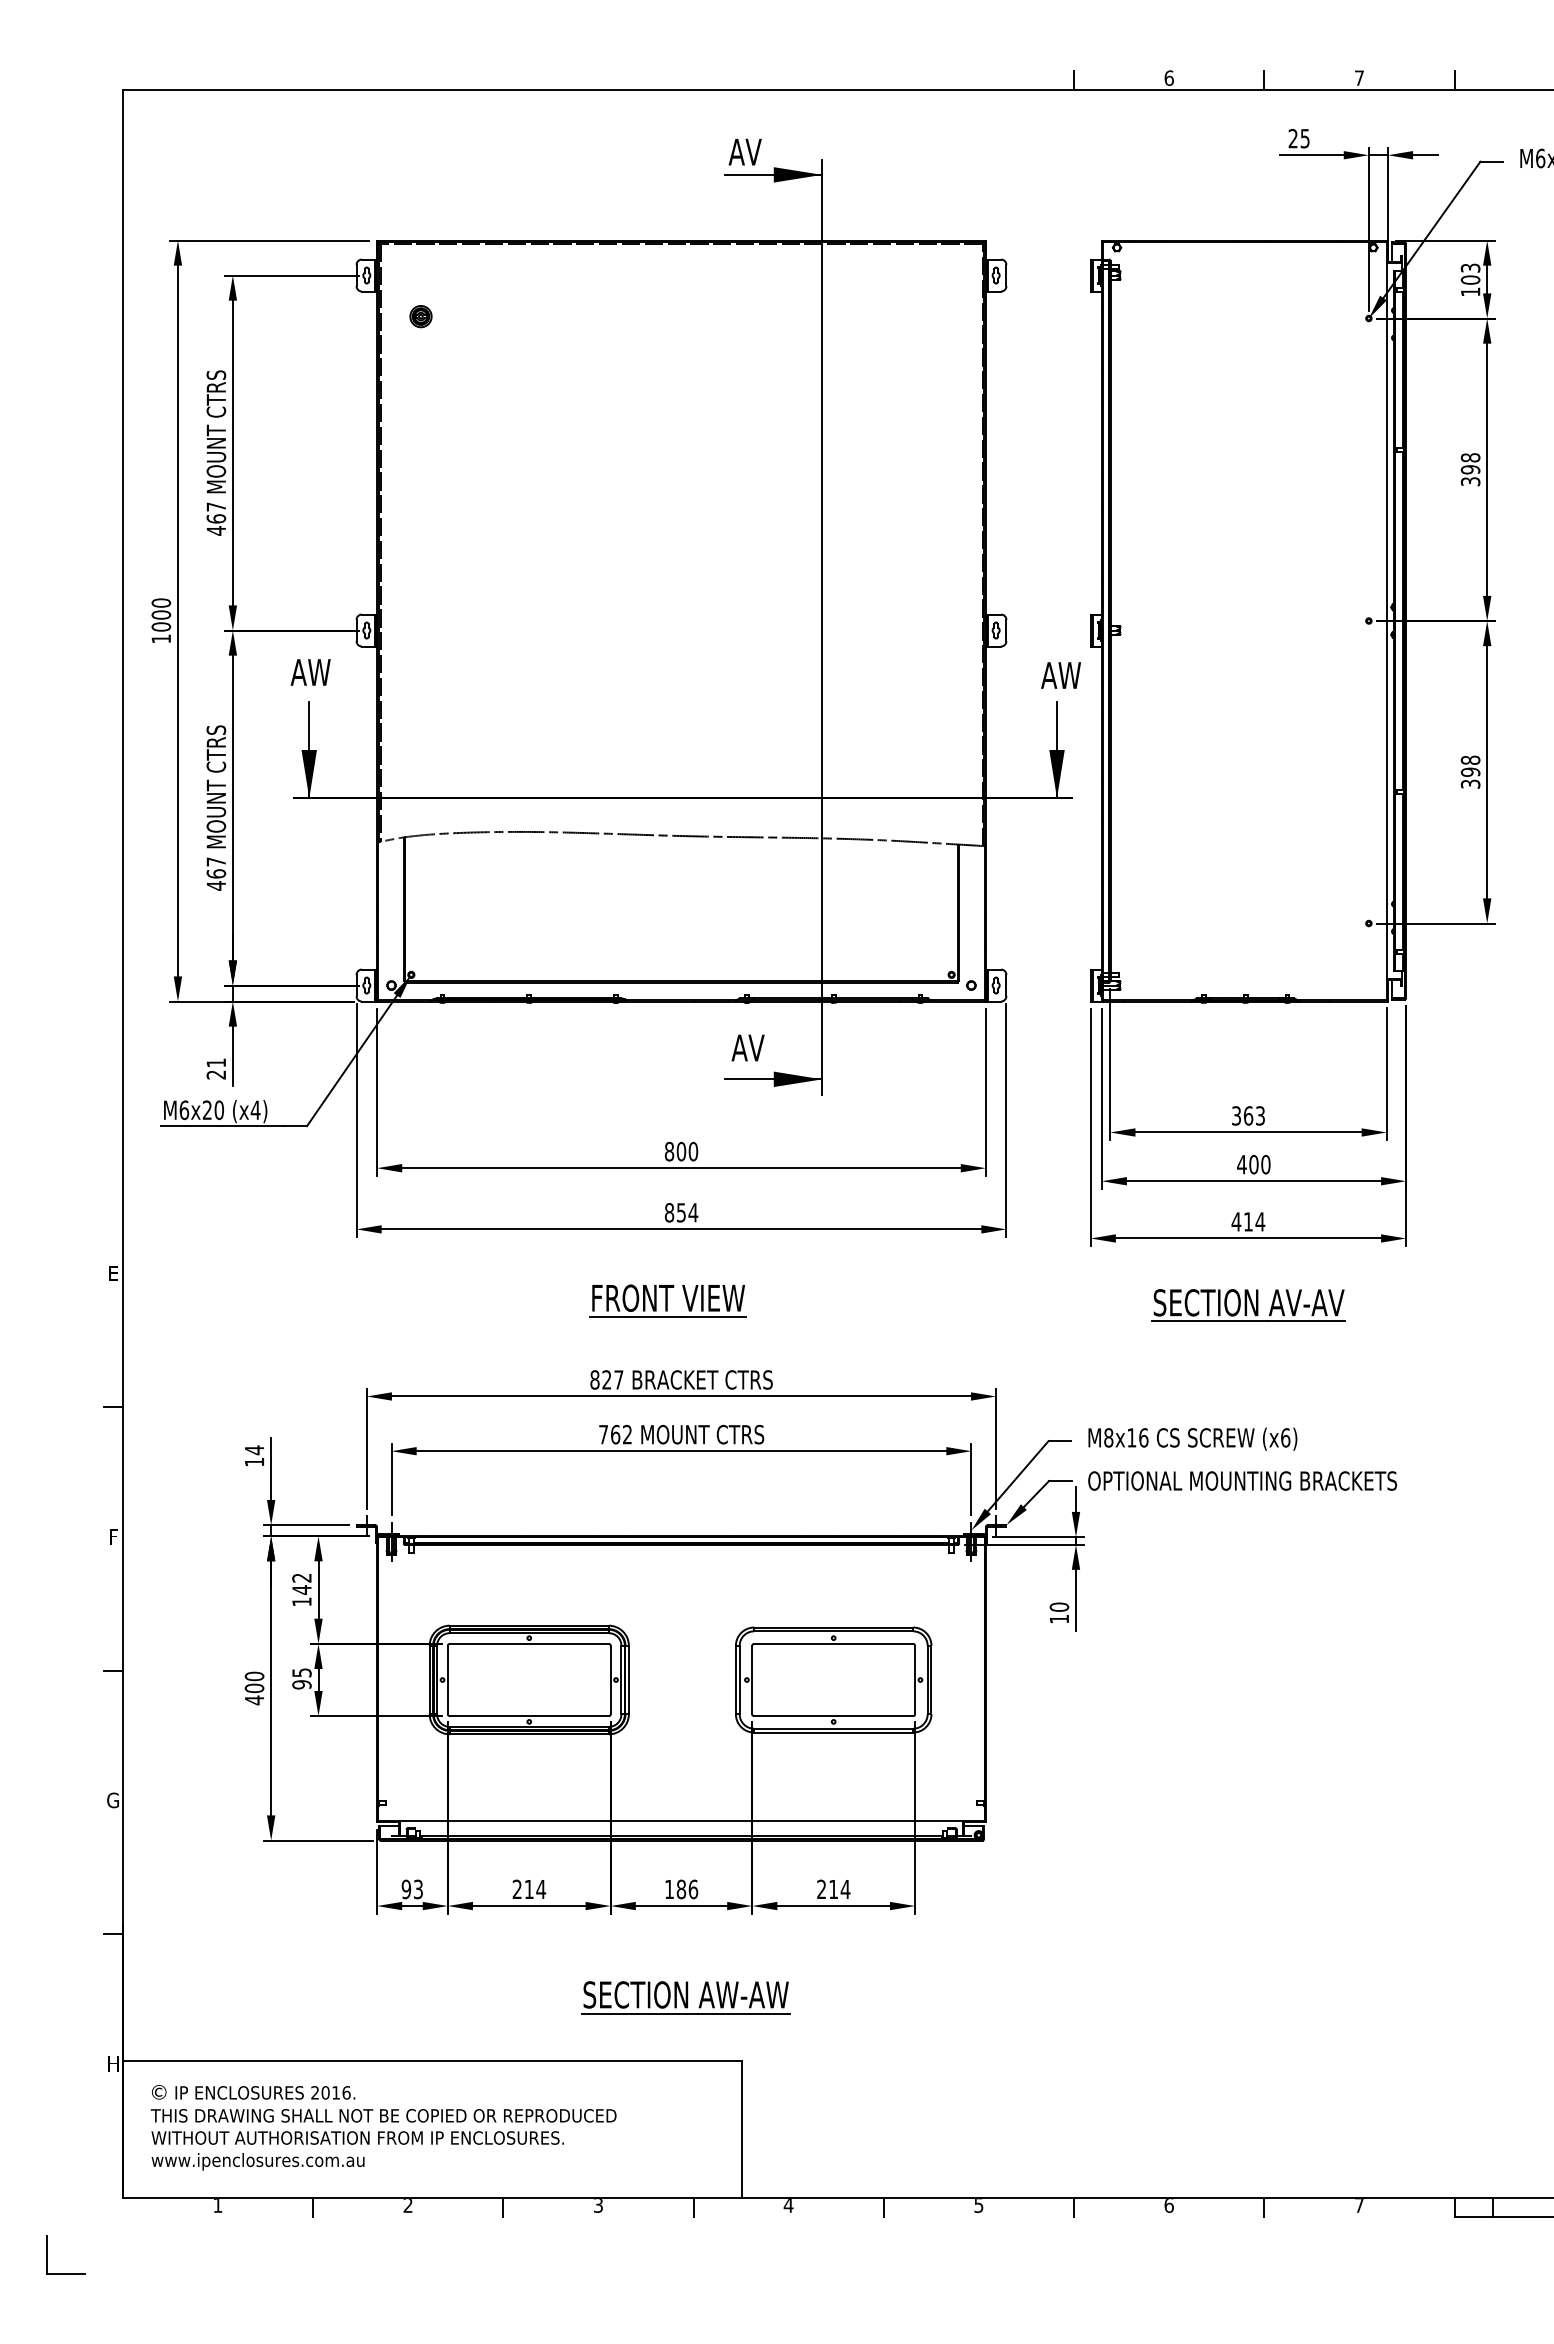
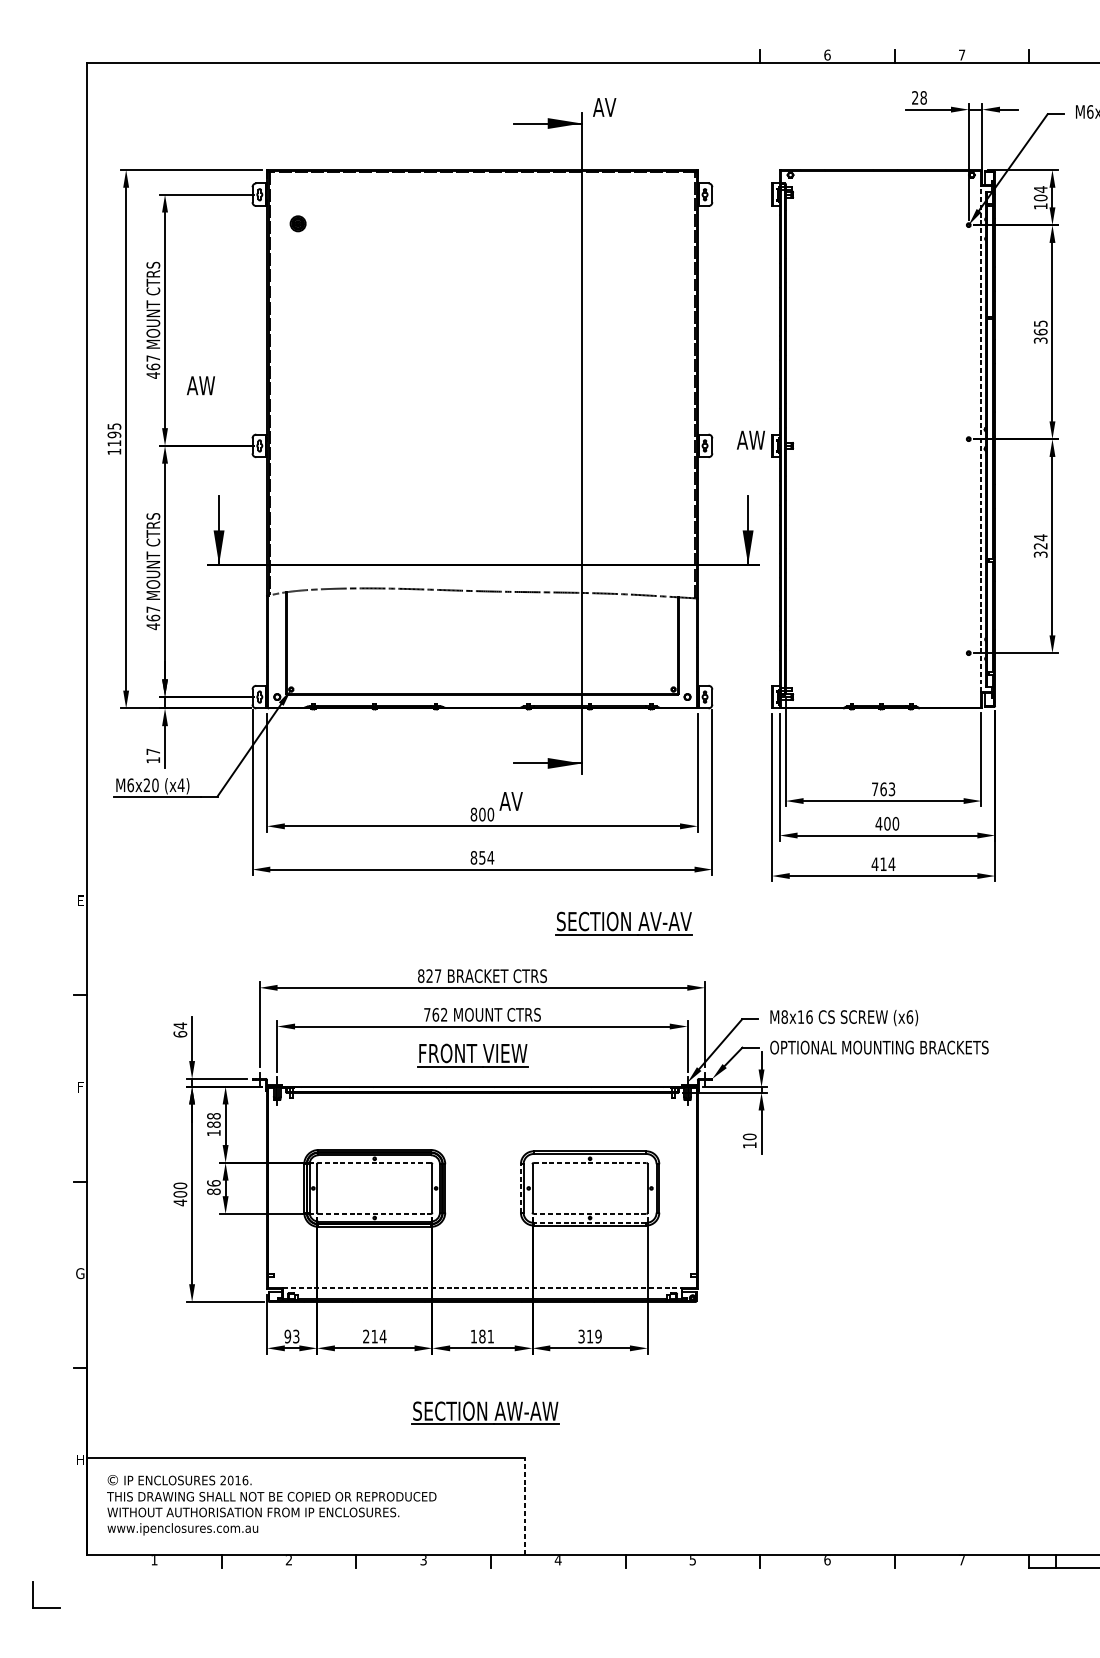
text: (1304, 138) -> (923, 97), 25 -> 28
text: (744, 151) -> (604, 106), moved
text: (1470, 268) -> (1040, 189), 103 -> 104
text: (1470, 463) -> (1040, 327), 398 -> 365
text: (161, 614) -> (114, 434), 1000 -> 1195
line: (1386, 621) -> (981, 439), solid -> dashed
text: (310, 672) -> (200, 385), moved
text: (1060, 675) -> (750, 440), moved
text: (1470, 765) -> (1040, 541), 398 -> 324
text: (747, 1047) -> (510, 801), moved
text: (215, 1068) -> (152, 755), 21 -> 17
text: (1236, 1115) -> (875, 789), 363 -> 763
part: (667, 1300) -> (472, 1055), moved
part: (1248, 1305) -> (623, 923), moved
text: (254, 1461) -> (180, 1033), 14 -> 64
text: (301, 1583) -> (213, 1120), 142 -> 188
line: (529, 1643) -> (374, 1162), solid -> dashed
line: (833, 1643) -> (589, 1162), solid -> dashed
text: (301, 1678) -> (213, 1187), 95 -> 86
line: (735, 1679) -> (520, 1188), solid -> dashed
line: (529, 1716) -> (374, 1214), solid -> dashed
line: (833, 1716) -> (589, 1214), solid -> dashed
line: (833, 1728) -> (589, 1222), solid -> dashed
line: (681, 1821) -> (482, 1288), solid -> dashed
text: (693, 1889) -> (490, 1336), 186 -> 181
text: (833, 1889) -> (589, 1336), 214 -> 319
line: (741, 2128) -> (524, 1505), solid -> dashed

